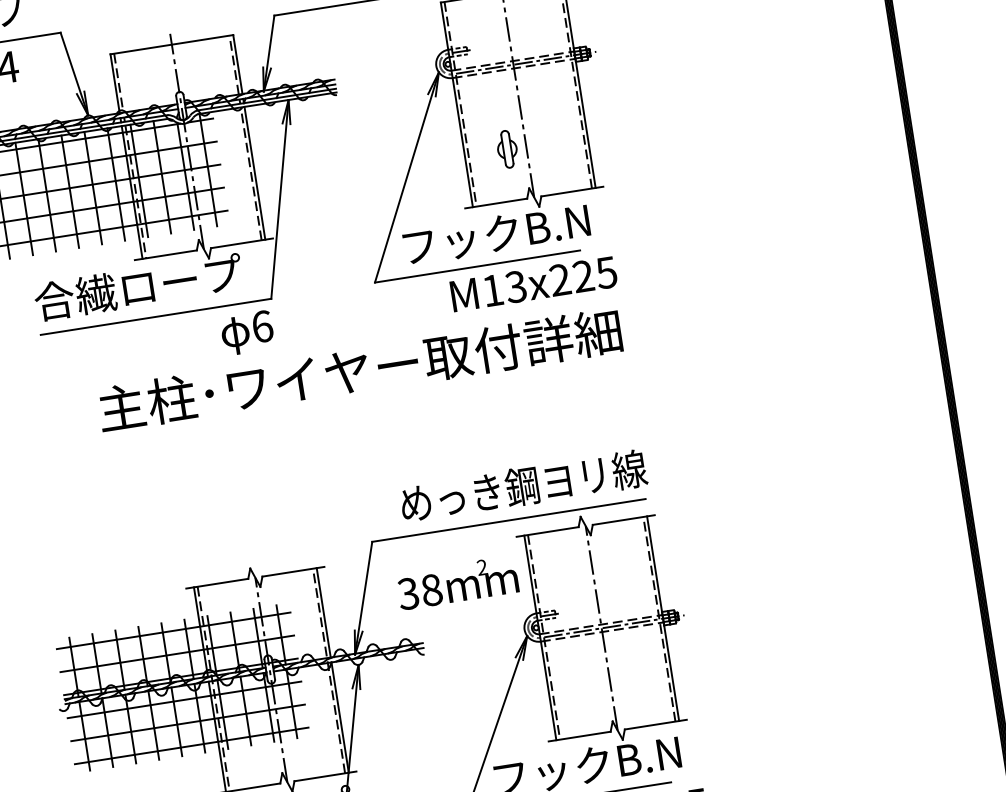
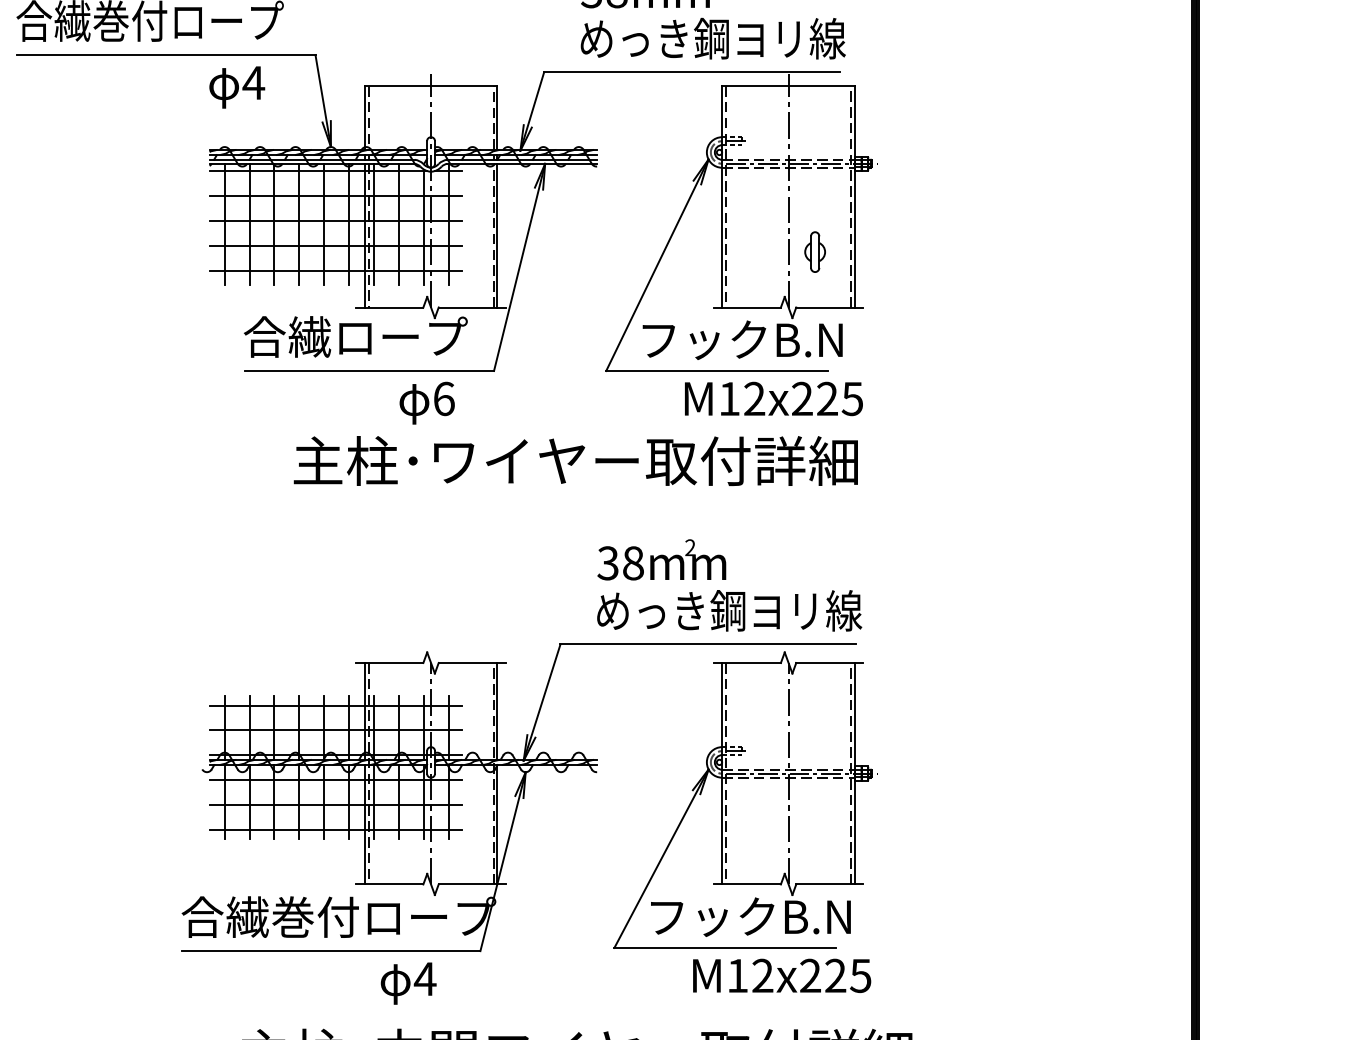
part: (506, 148) -> (814, 251), moved
text: (516, 287) -> (754, 399), M13x225 -> M12x225
text: (246, 332) -> (426, 402), moved
text: (457, 582) -> (661, 559), moved

